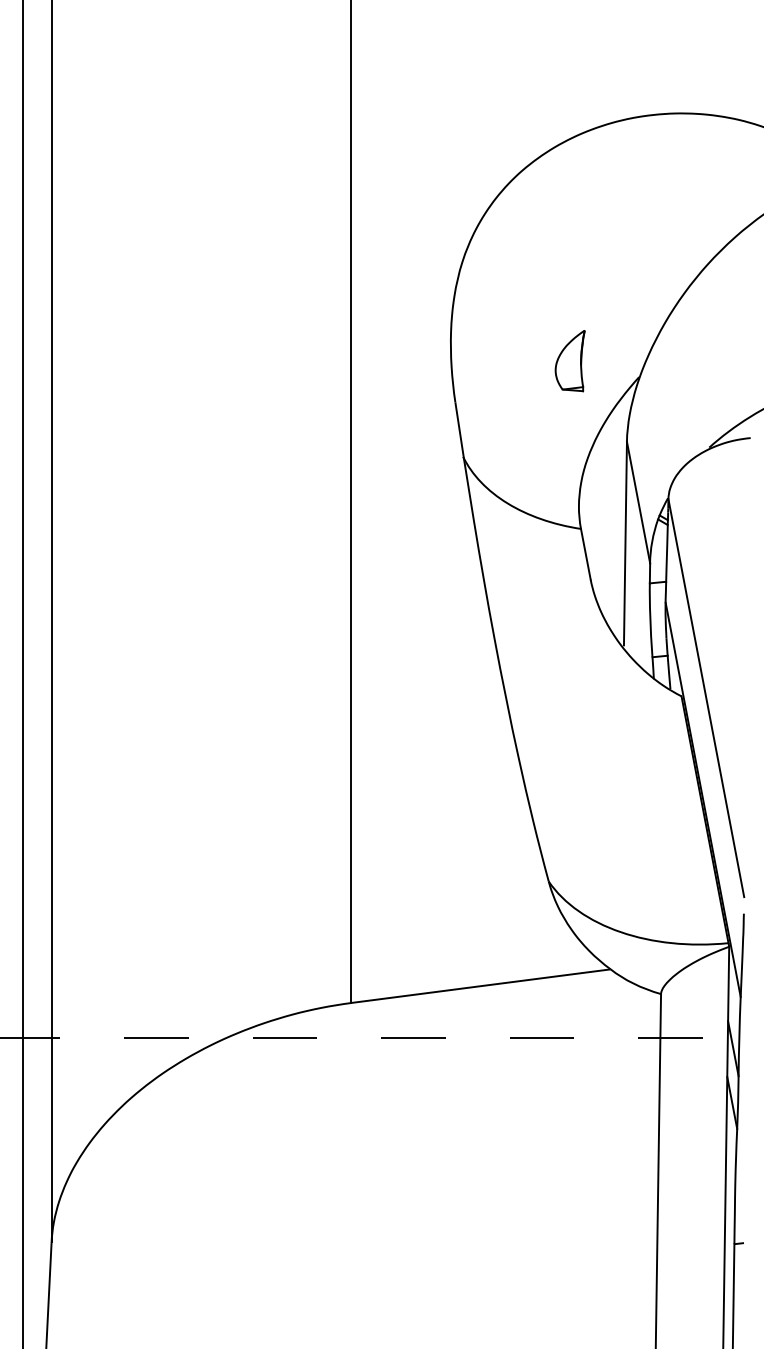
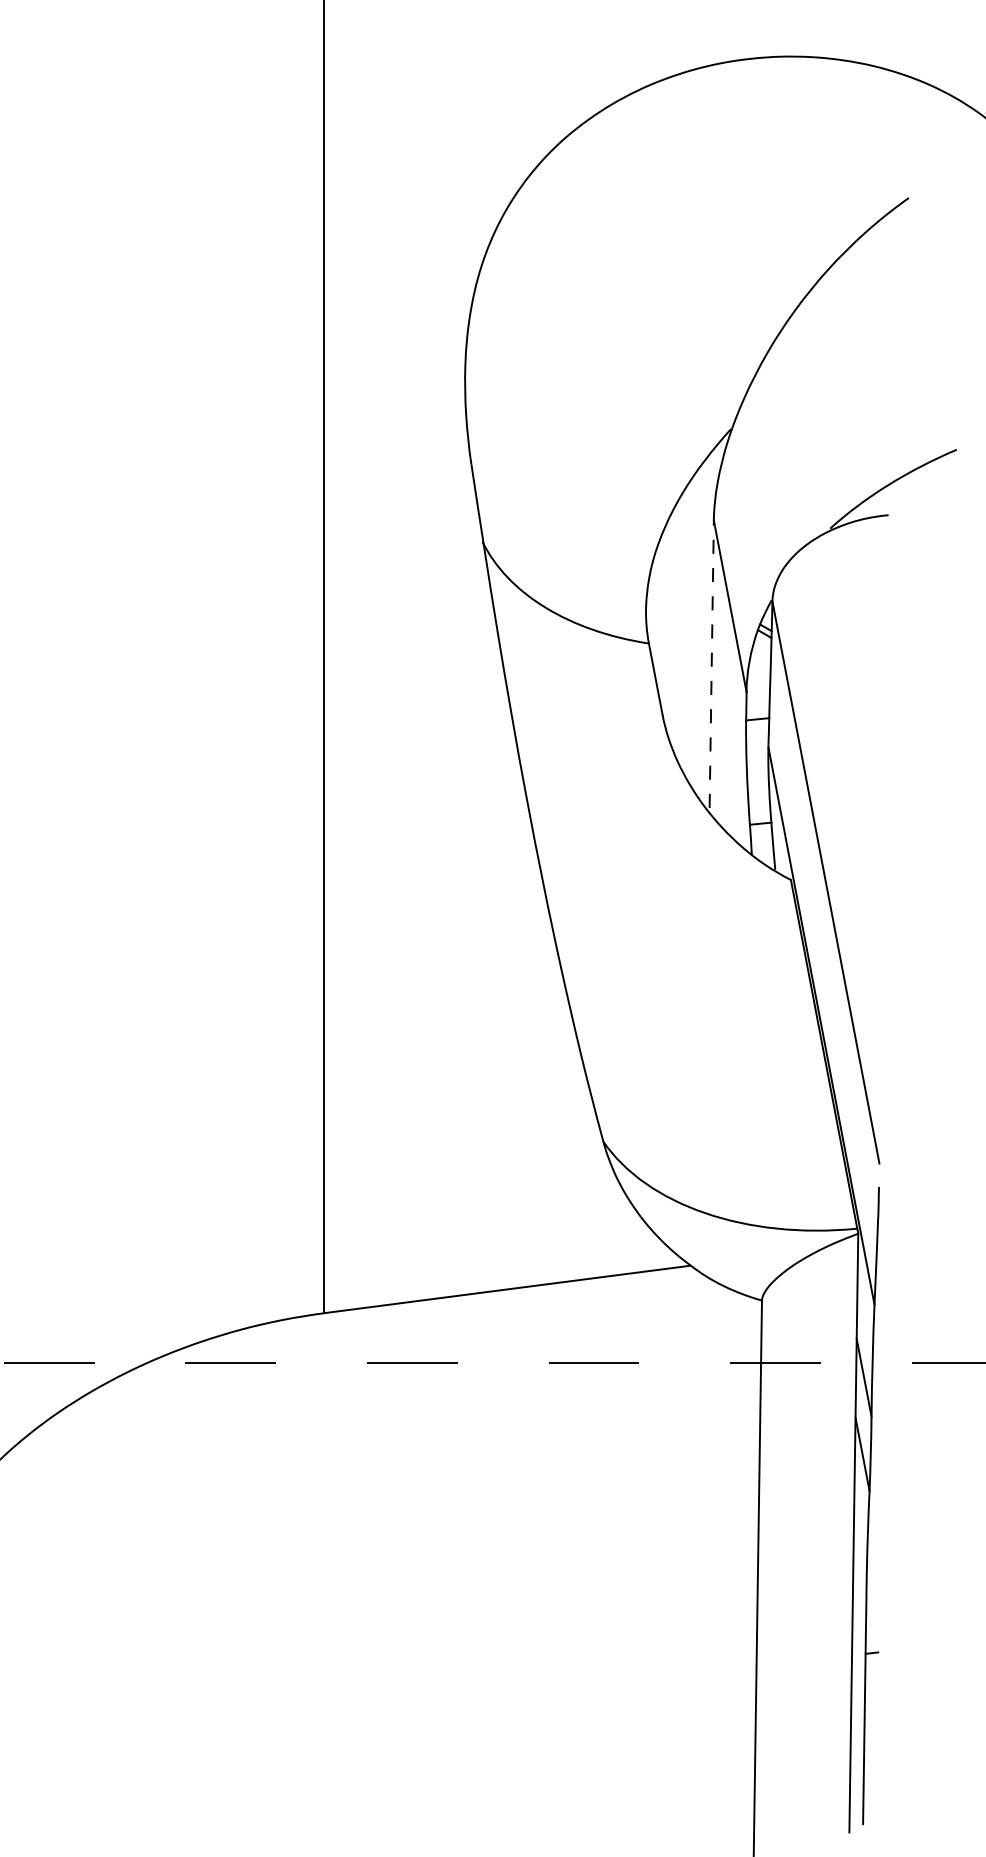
part: (569, 361) -> (632, 406), removed
line: (625, 543) -> (711, 664), solid -> dashed

